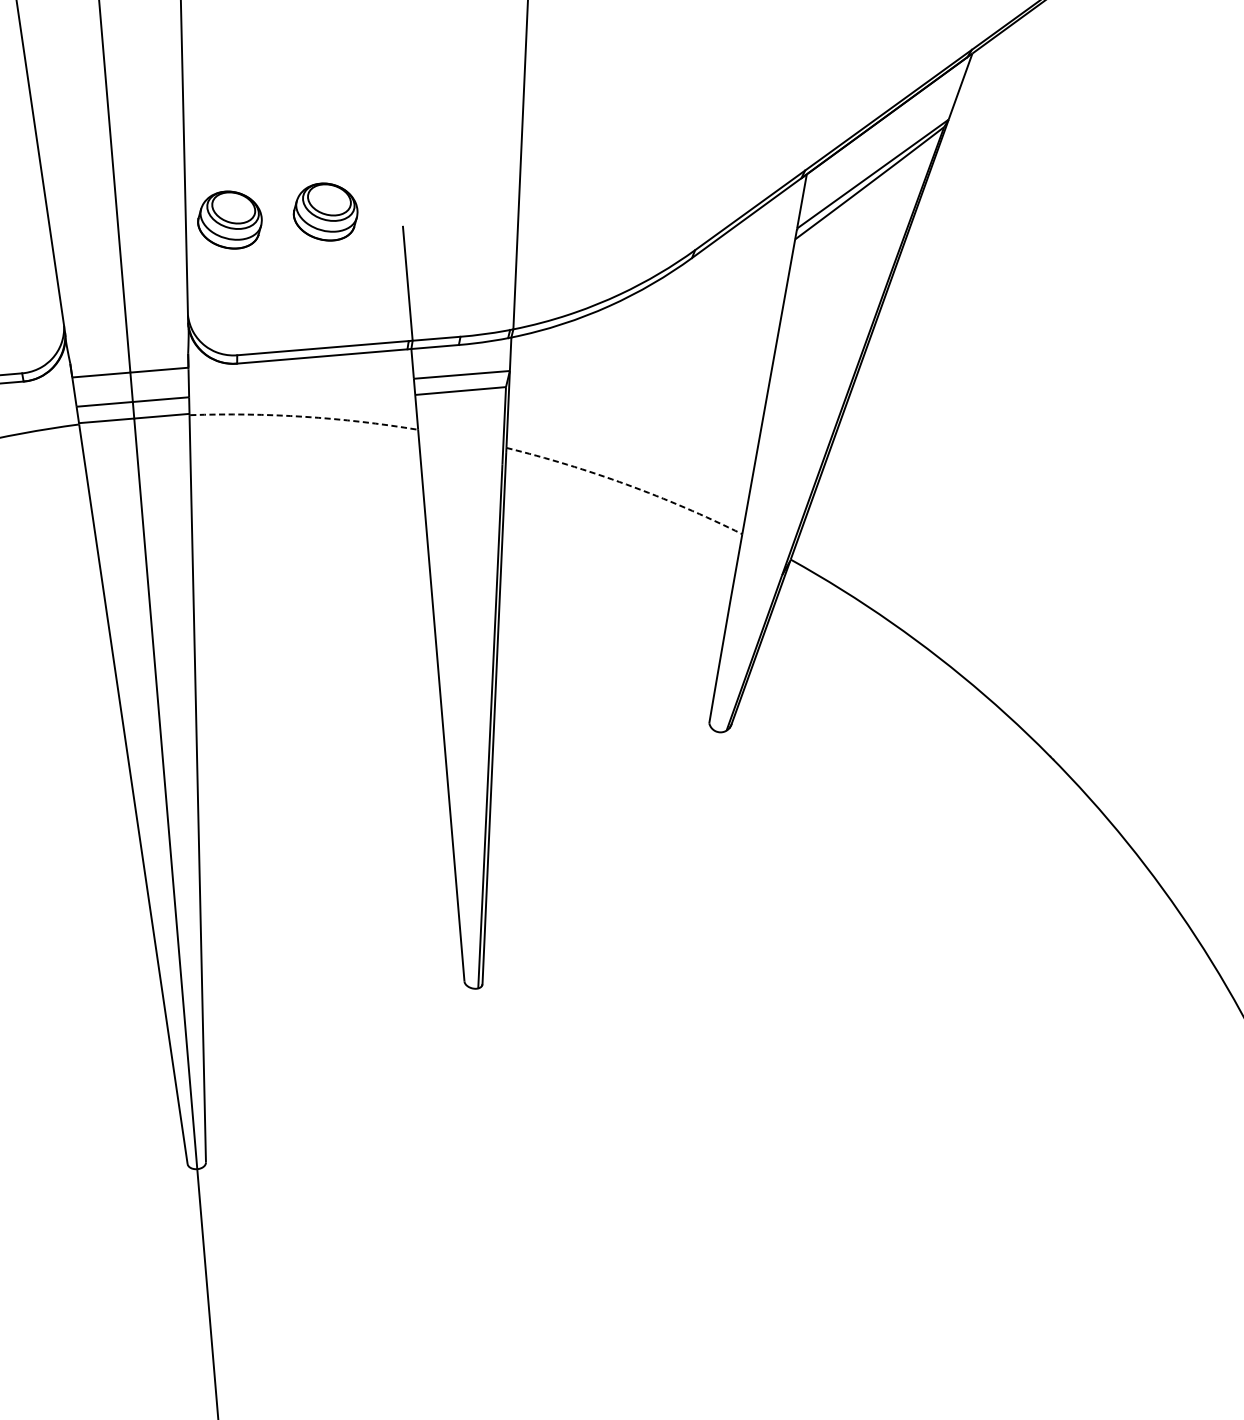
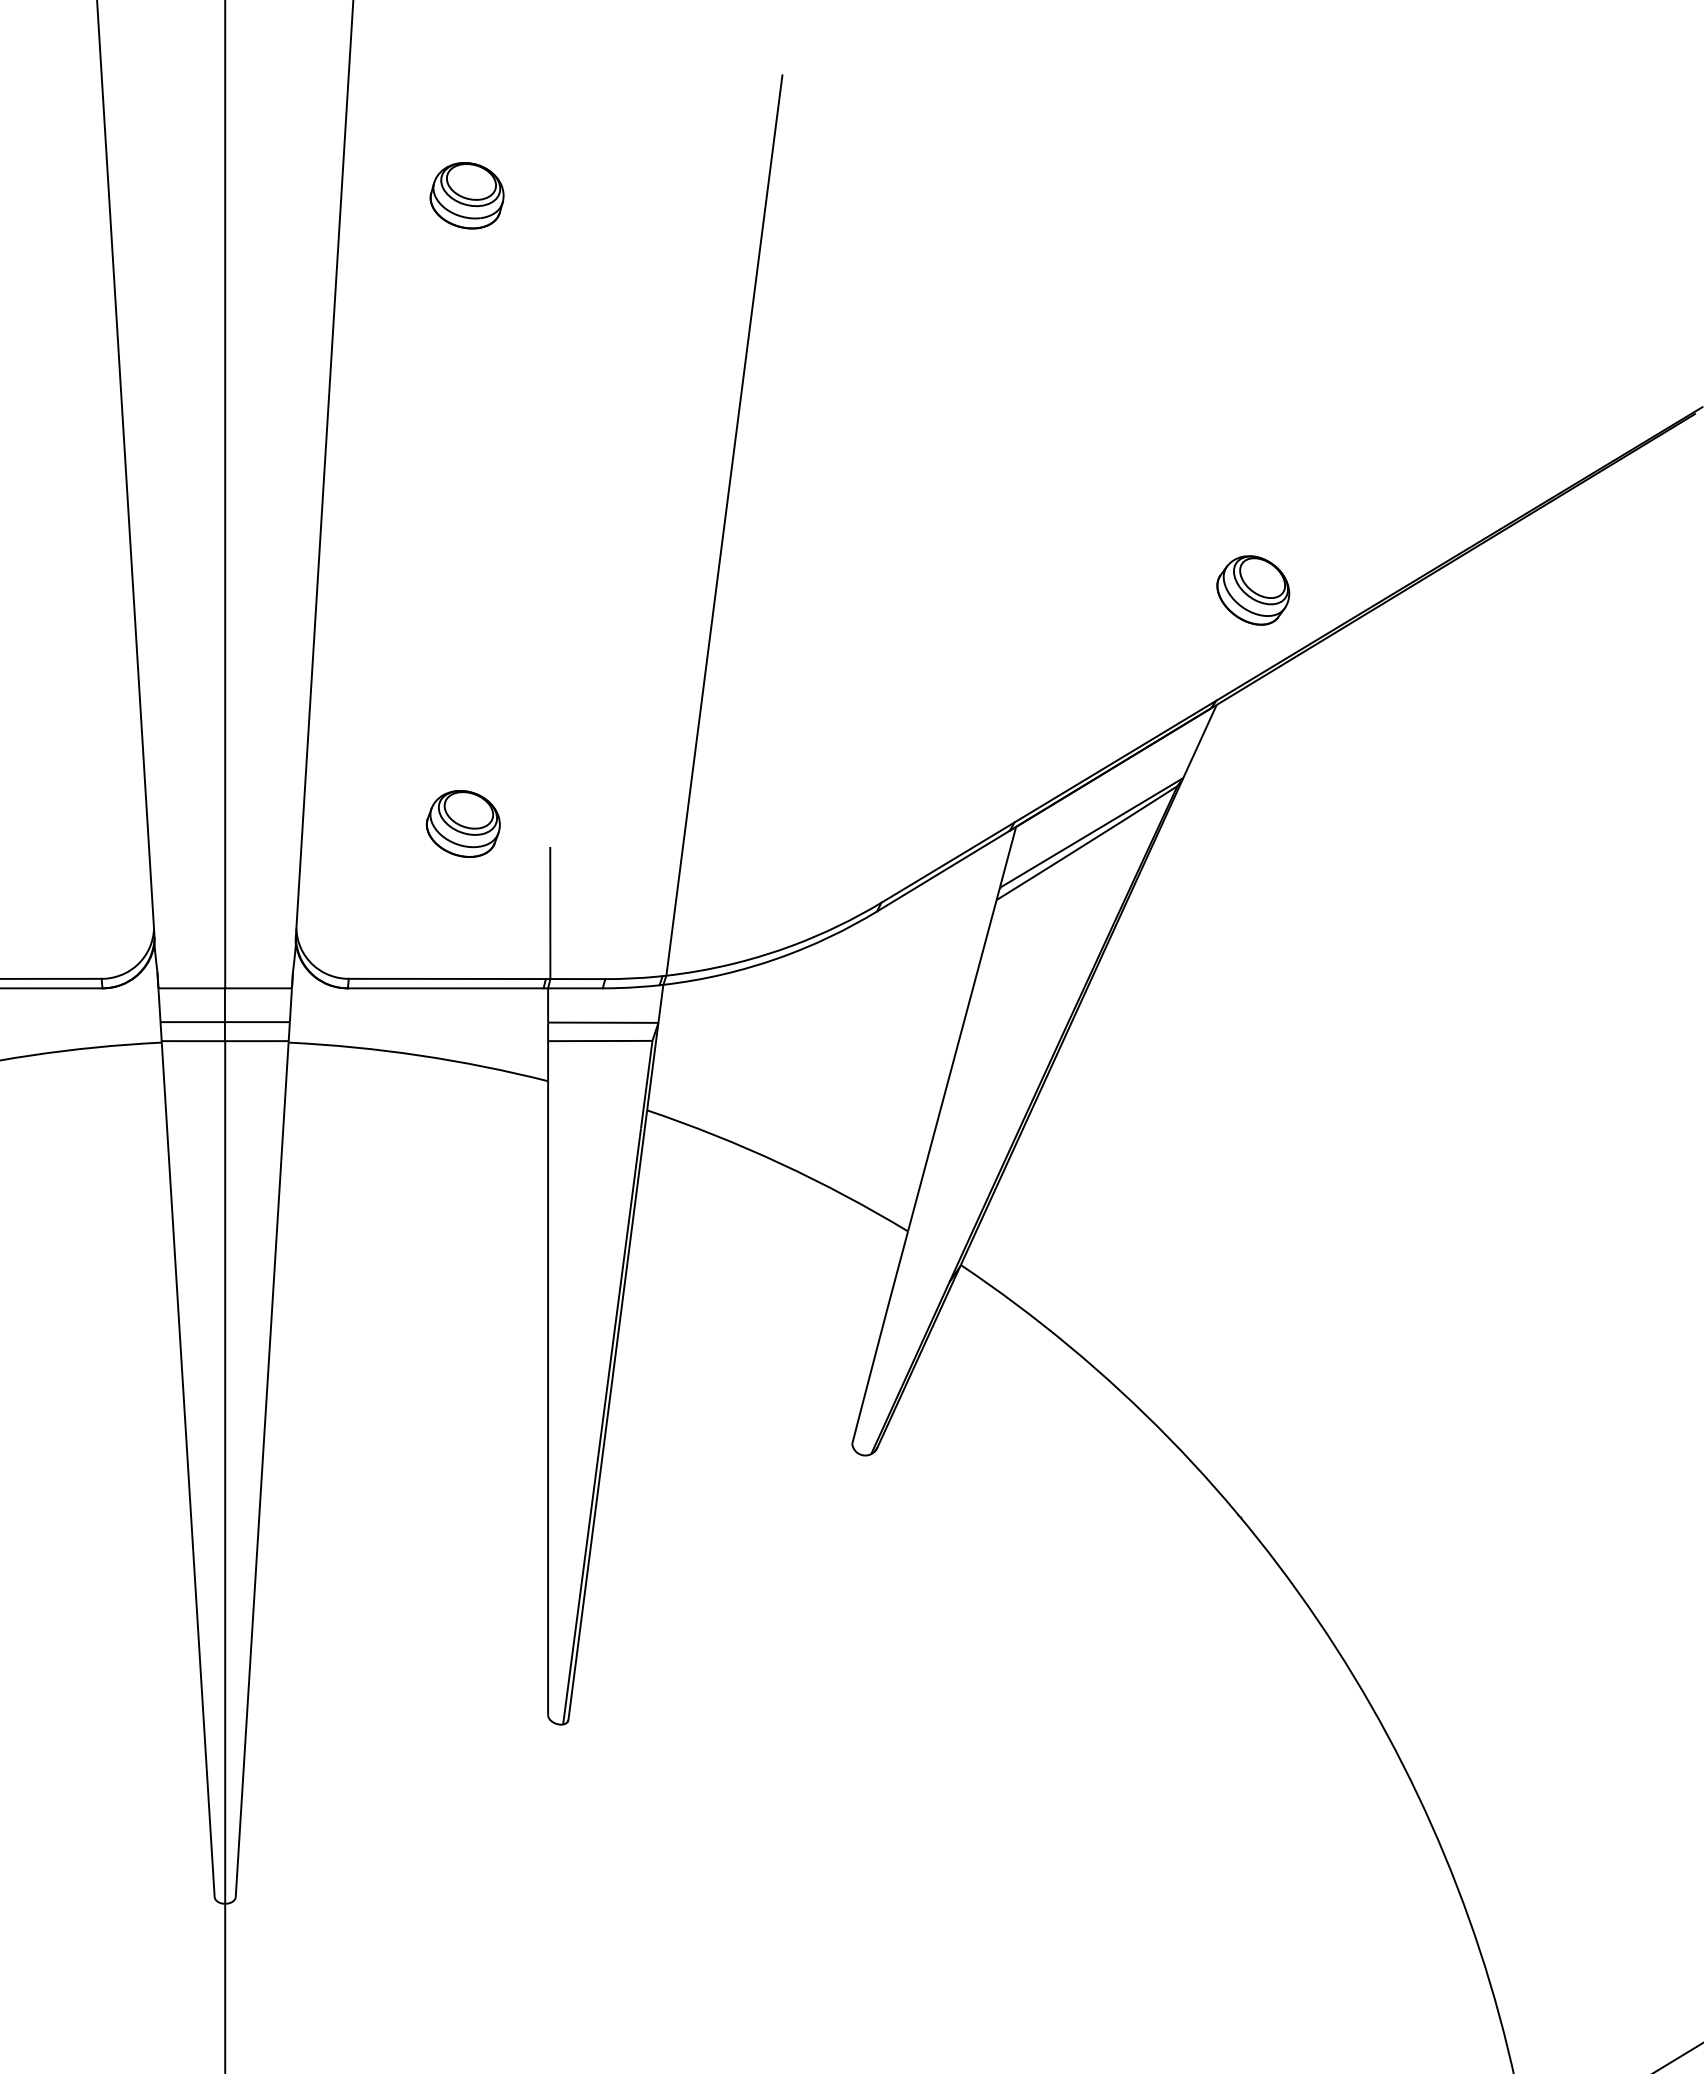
part: (229, 219) -> (352, 823), removed
arc: (304, 416) -> (419, 1055), dashed -> solid
arc: (626, 484) -> (780, 1163), dashed -> solid

